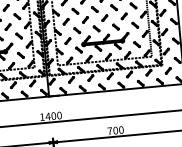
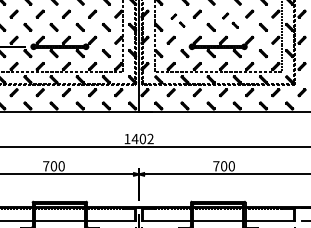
part: (110, 22) -> (230, 20), size x0.7
part: (71, 26) -> (177, 20), size x0.6
text: (59, 115) -> (150, 139), 1400 -> 1402

